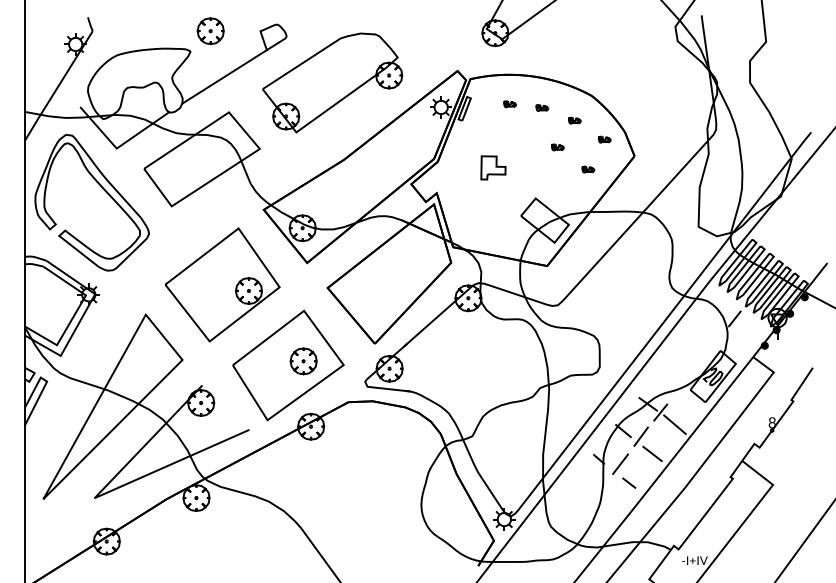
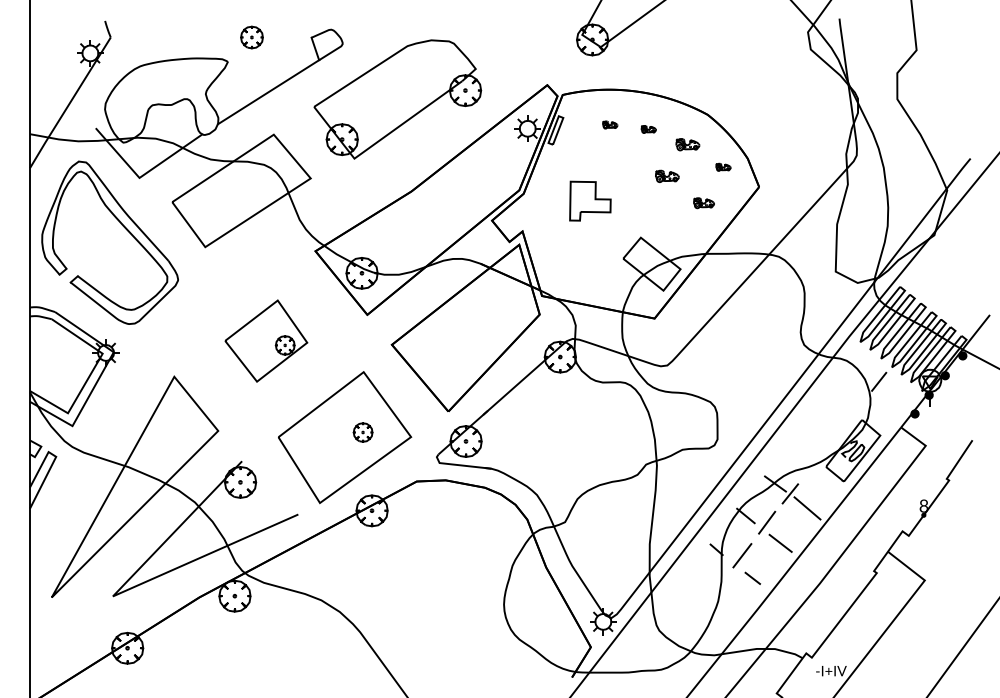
part: (210, 31) -> (251, 37), size x0.7
part: (574, 120) -> (687, 144), size x1.6
part: (557, 147) -> (667, 176), size x1.6
part: (492, 167) -> (589, 200), size x1.4
part: (588, 169) -> (703, 202), size x1.4
part: (222, 284) -> (266, 340), size x0.6
part: (303, 361) -> (362, 432), size x0.6

